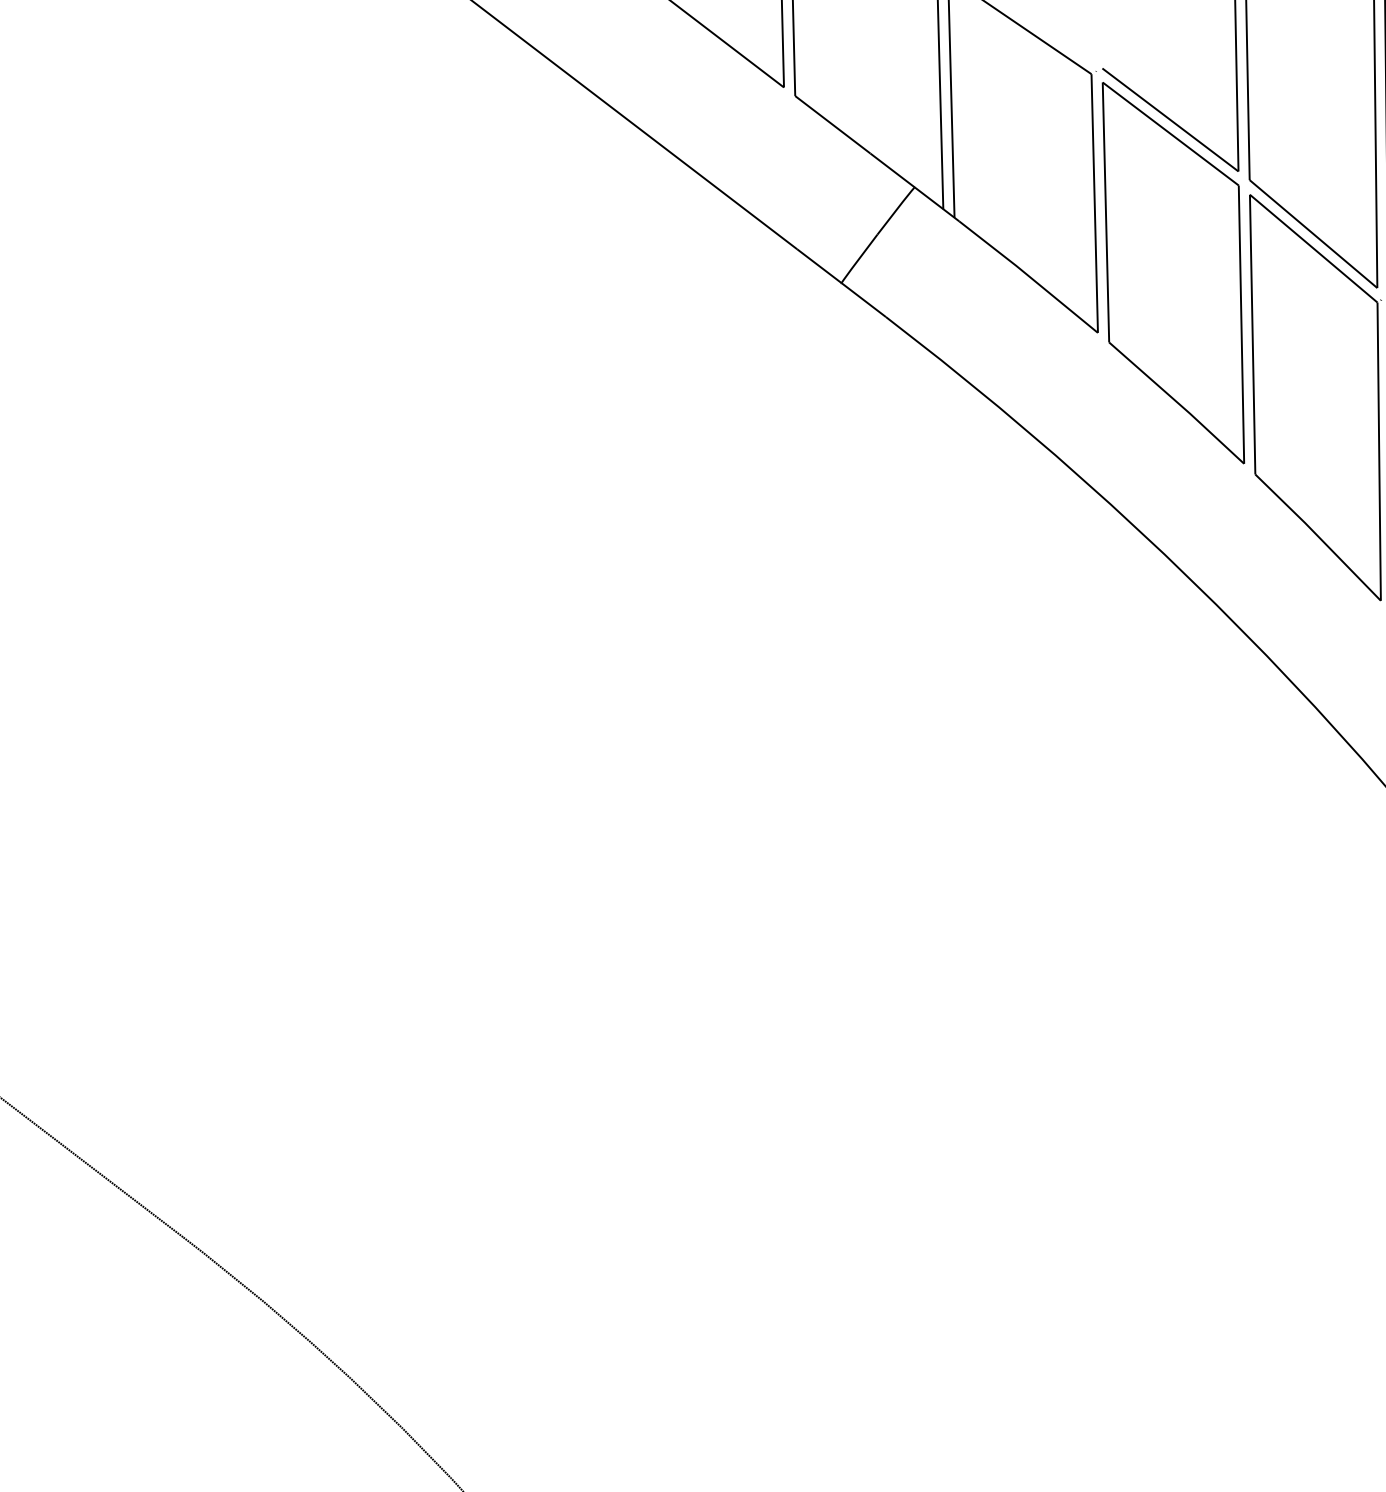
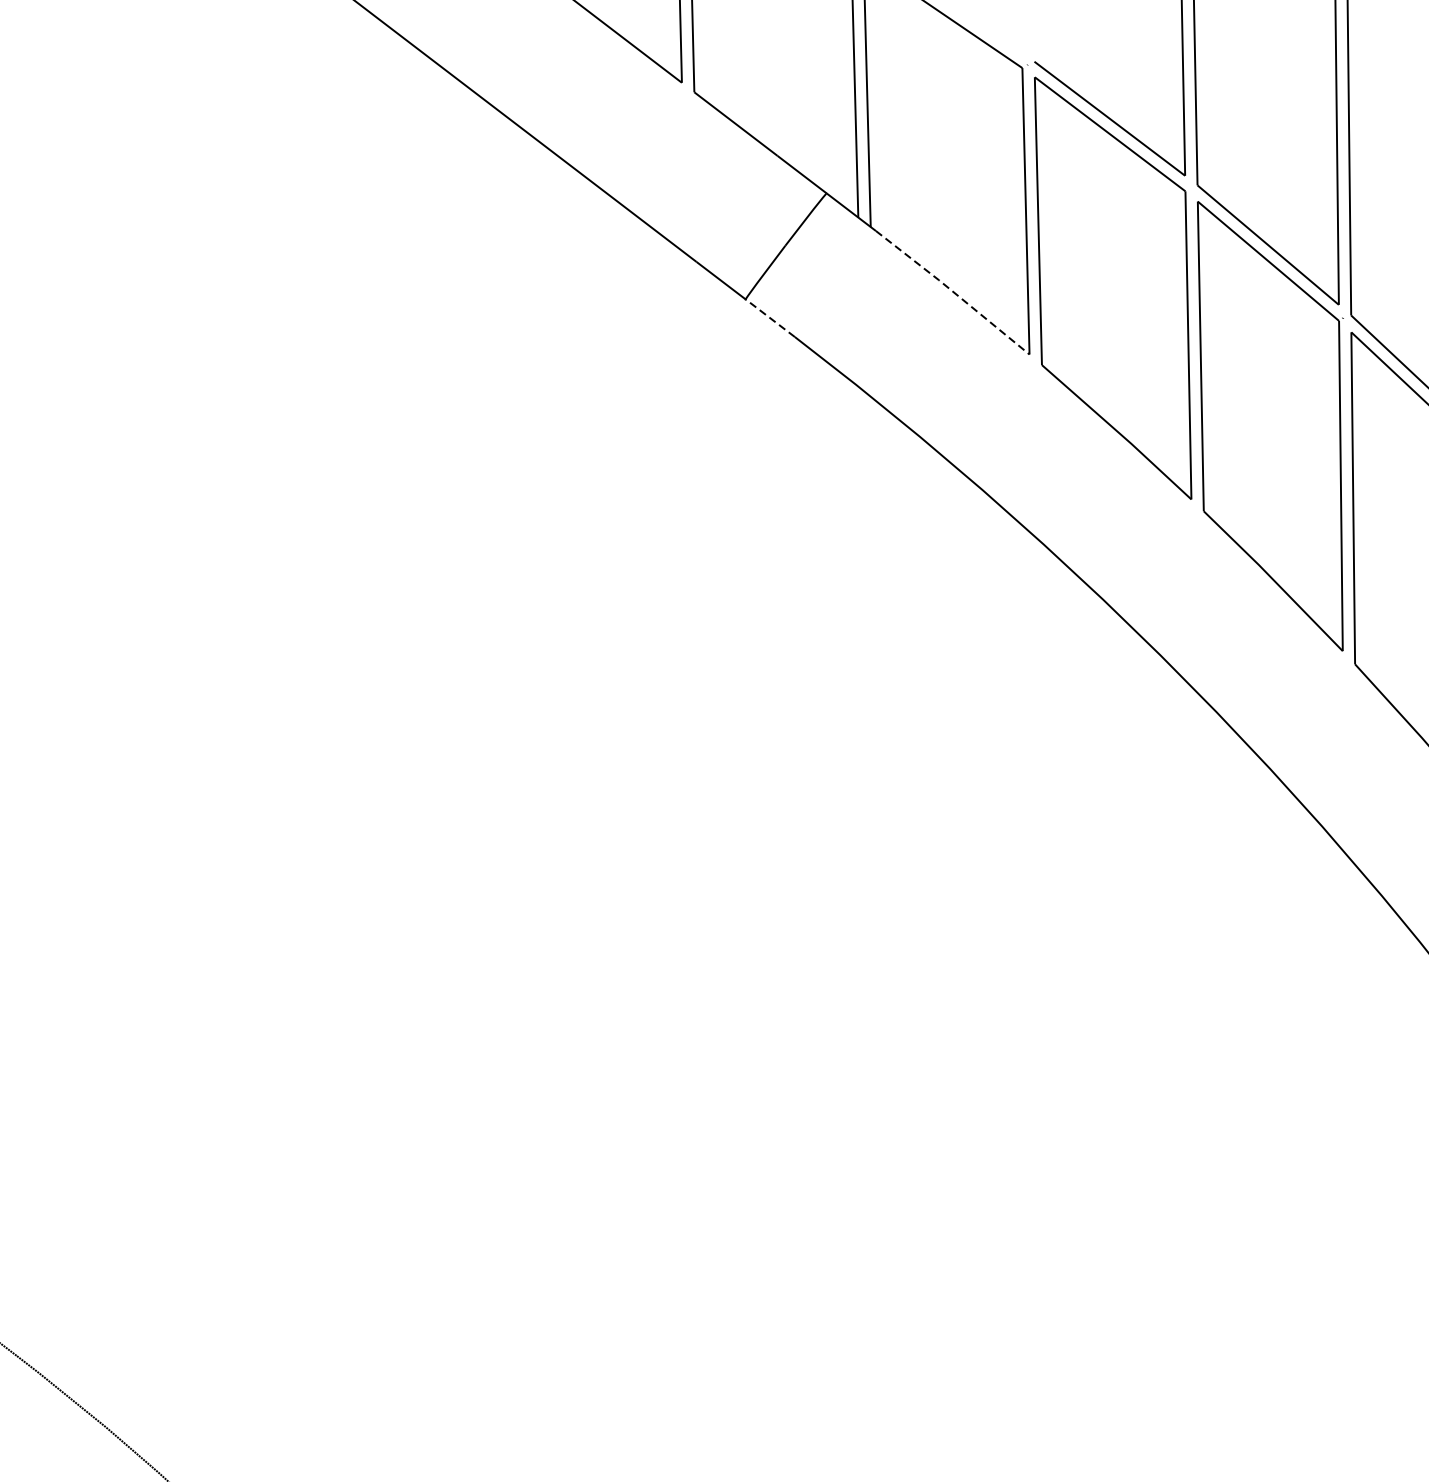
line: (1028, 275) -> (952, 290), solid -> dashed
line: (863, 300) -> (769, 318), solid -> dashed

